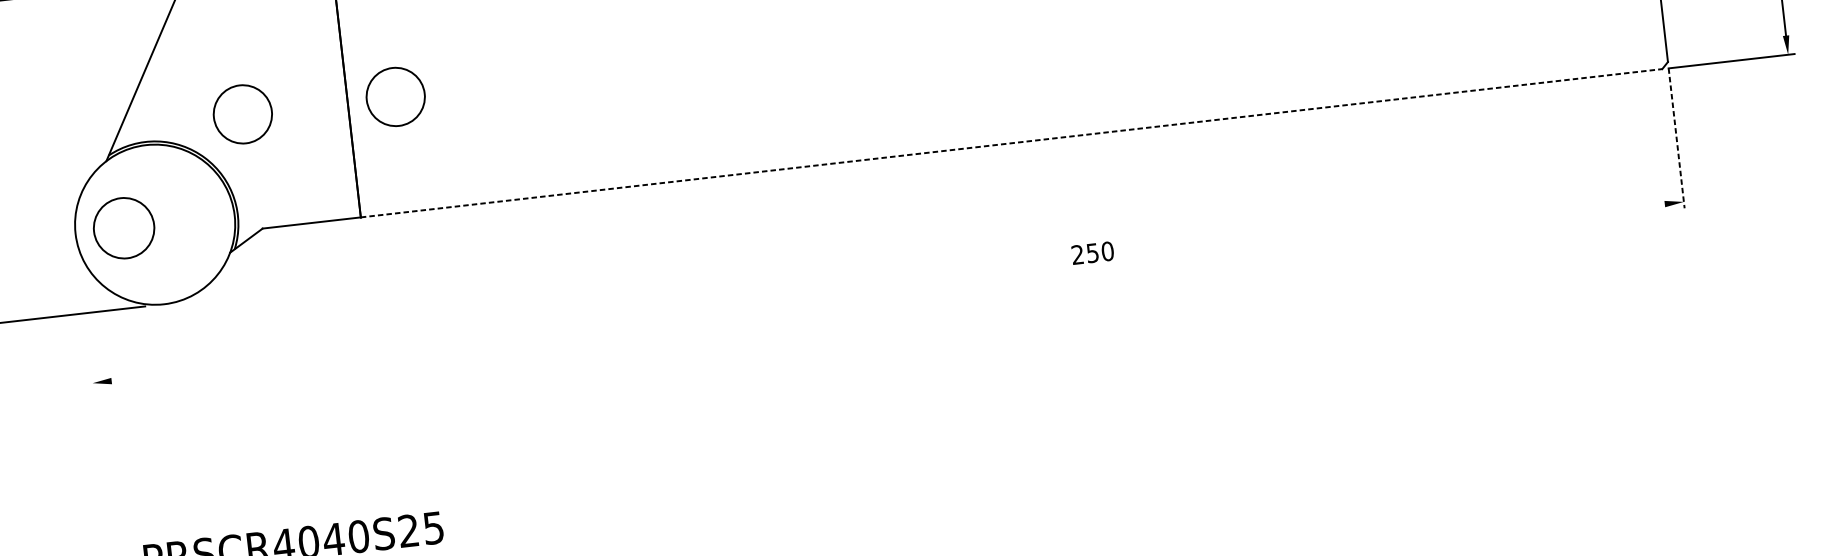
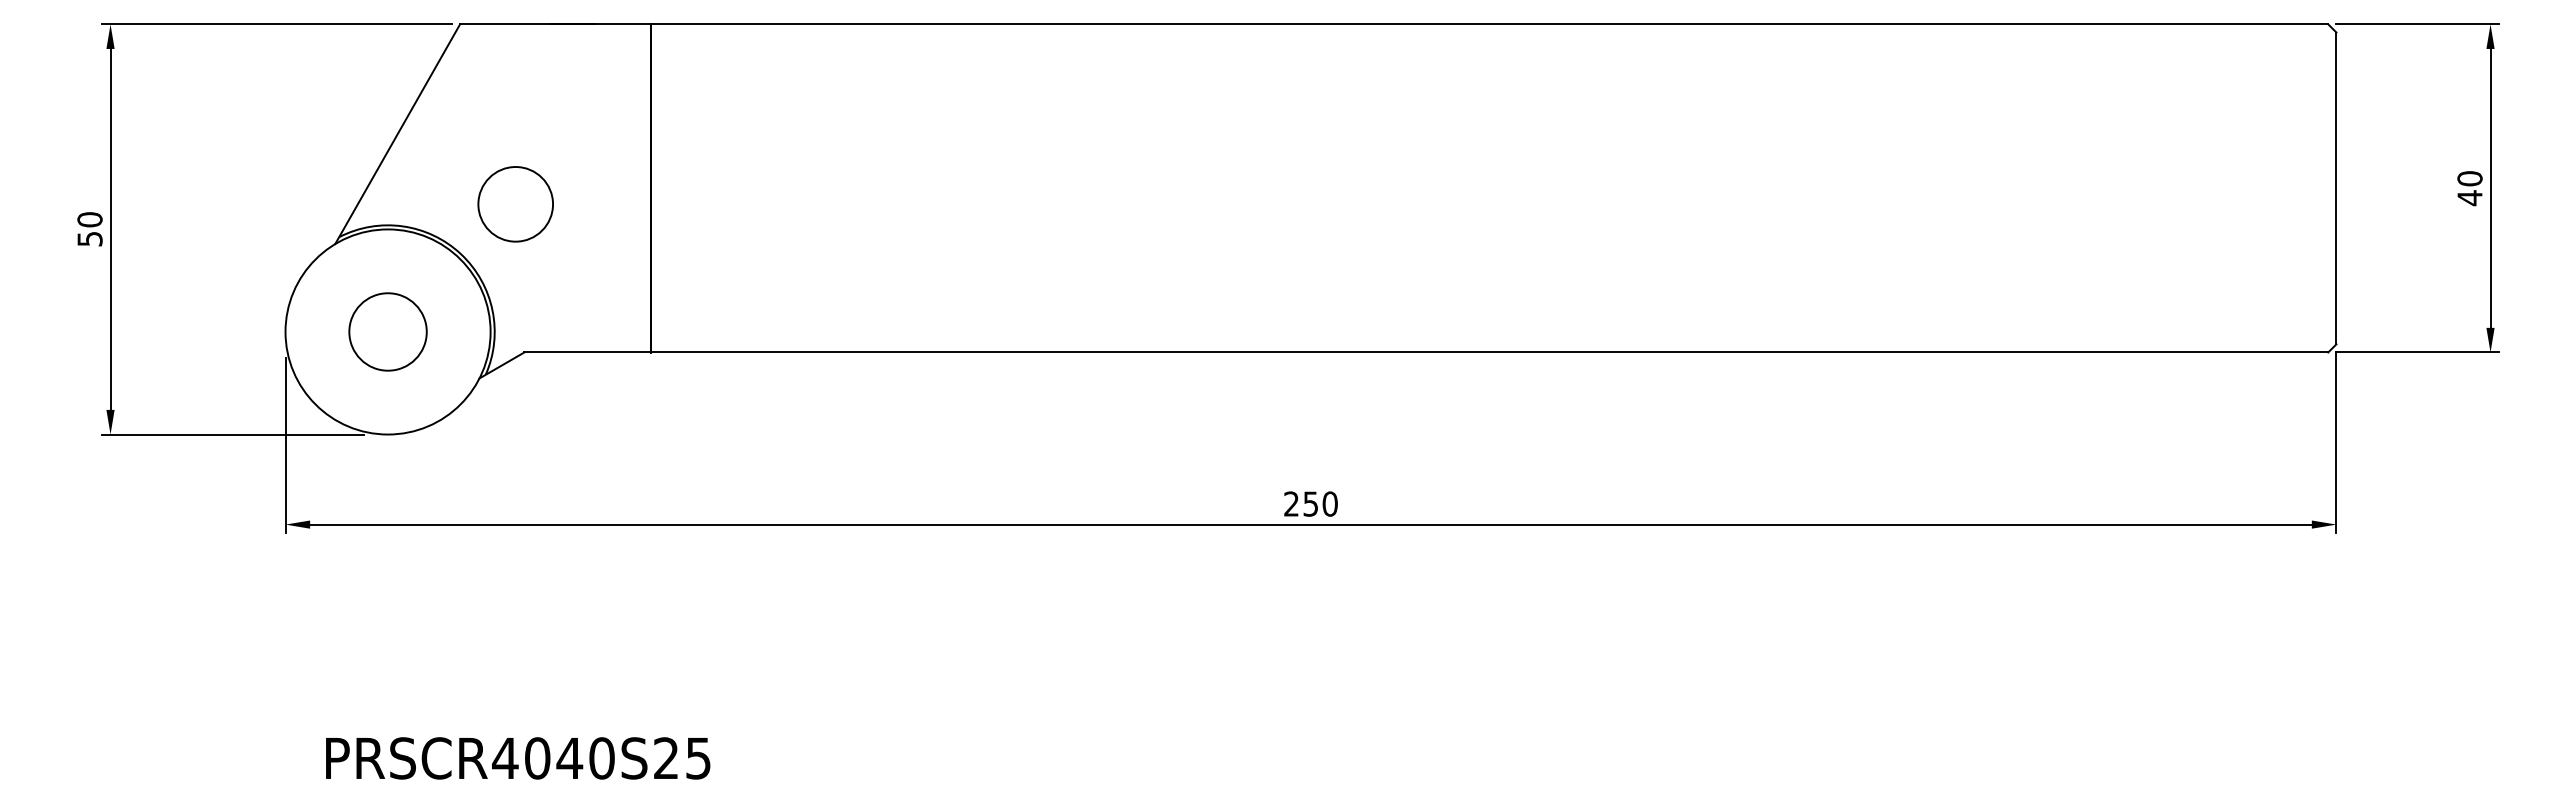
circle: (395, 97) -> (712, 204), removed
line: (1676, 138) -> (2336, 443), dashed -> solid
line: (1011, 143) -> (1489, 352), dashed -> solid
circle: (123, 227) -> (387, 331), moved
text: (1092, 252) -> (1310, 503), moved
line: (887, 292) -> (1310, 524), added
line: (85, 321) -> (285, 444), added

